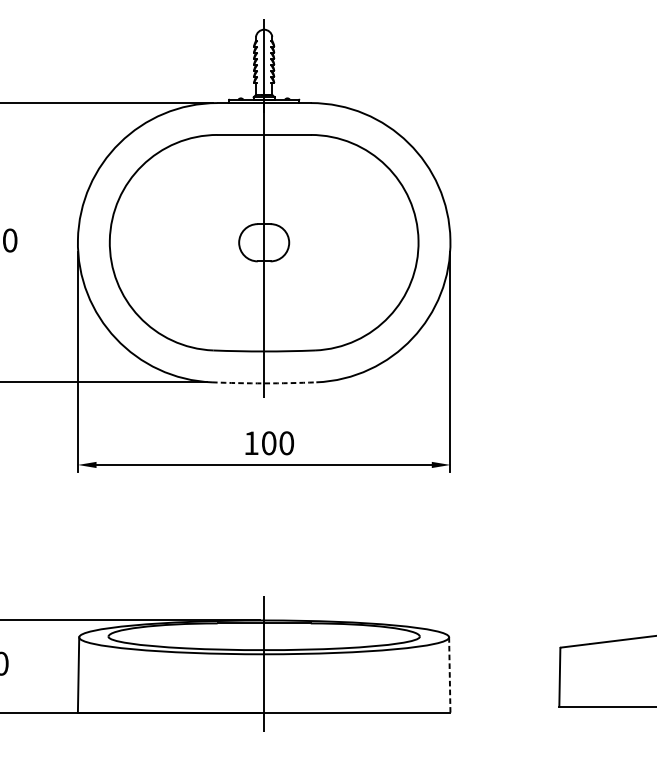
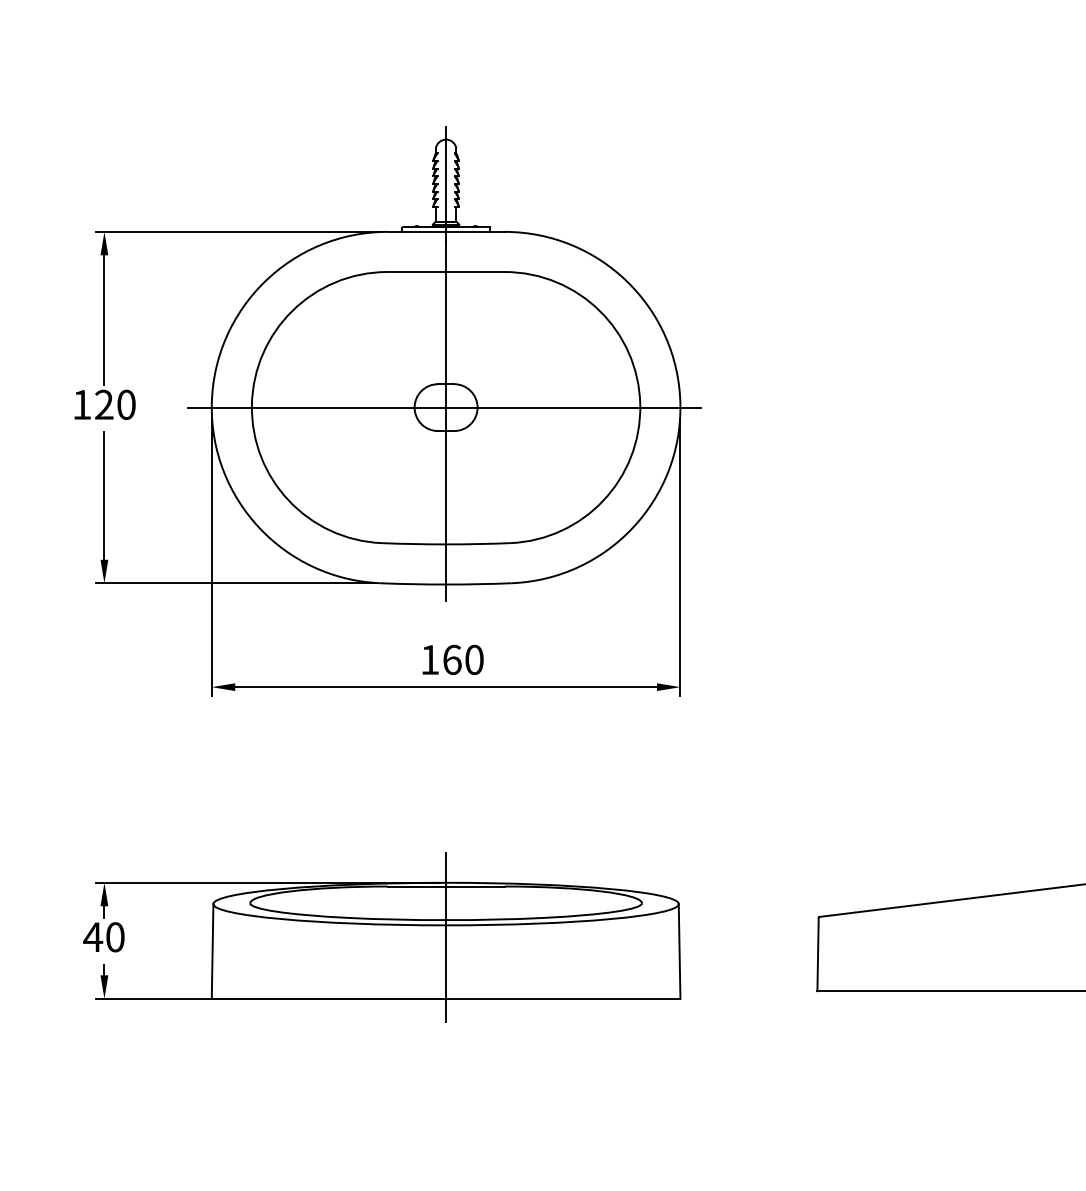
line: (262, 242) -> (443, 407), added
arc: (264, 383) -> (446, 584), dashed -> solid
text: (269, 442) -> (452, 659), 100 -> 160
line: (449, 674) -> (679, 950), dashed -> solid

